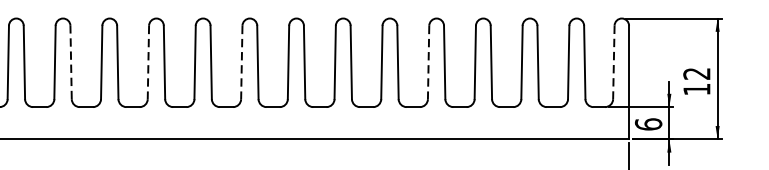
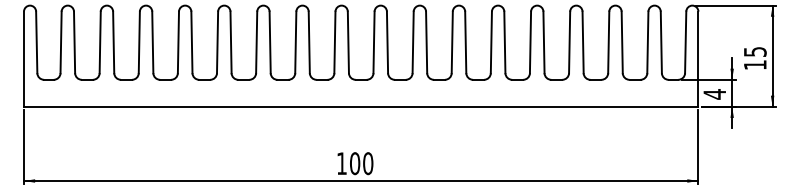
line: (71, 62) -> (231, 42), dashed -> solid
line: (148, 62) -> (295, 42), dashed -> solid
line: (242, 62) -> (374, 42), dashed -> solid
line: (428, 62) -> (530, 42), dashed -> solid
line: (613, 62) -> (685, 42), dashed -> solid
text: (696, 73) -> (754, 51), 12 -> 15
text: (648, 124) -> (714, 94), 6 -> 4

